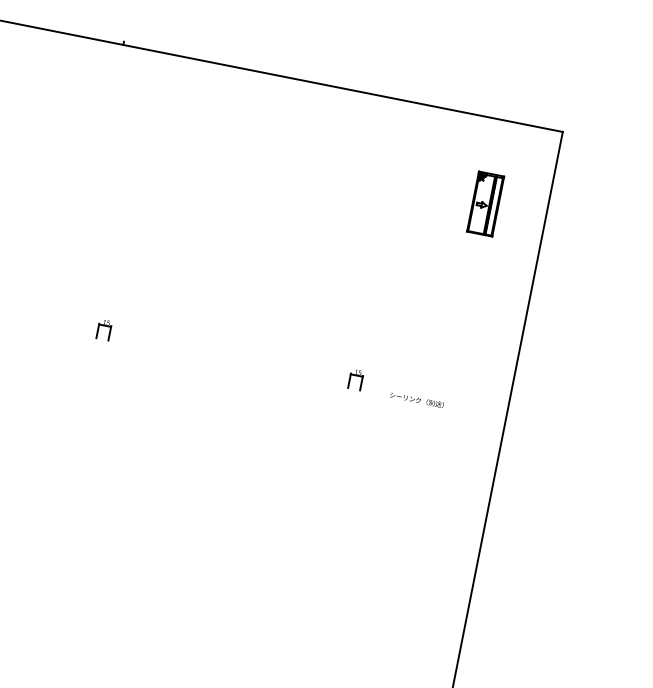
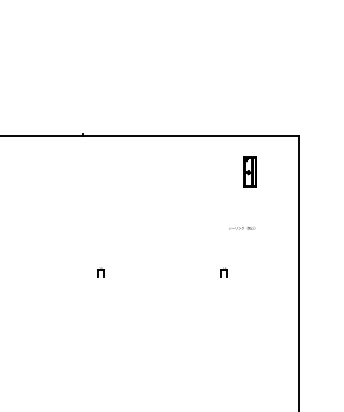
part: (484, 202) -> (249, 171), moved
text: (417, 400) -> (242, 228), moved

